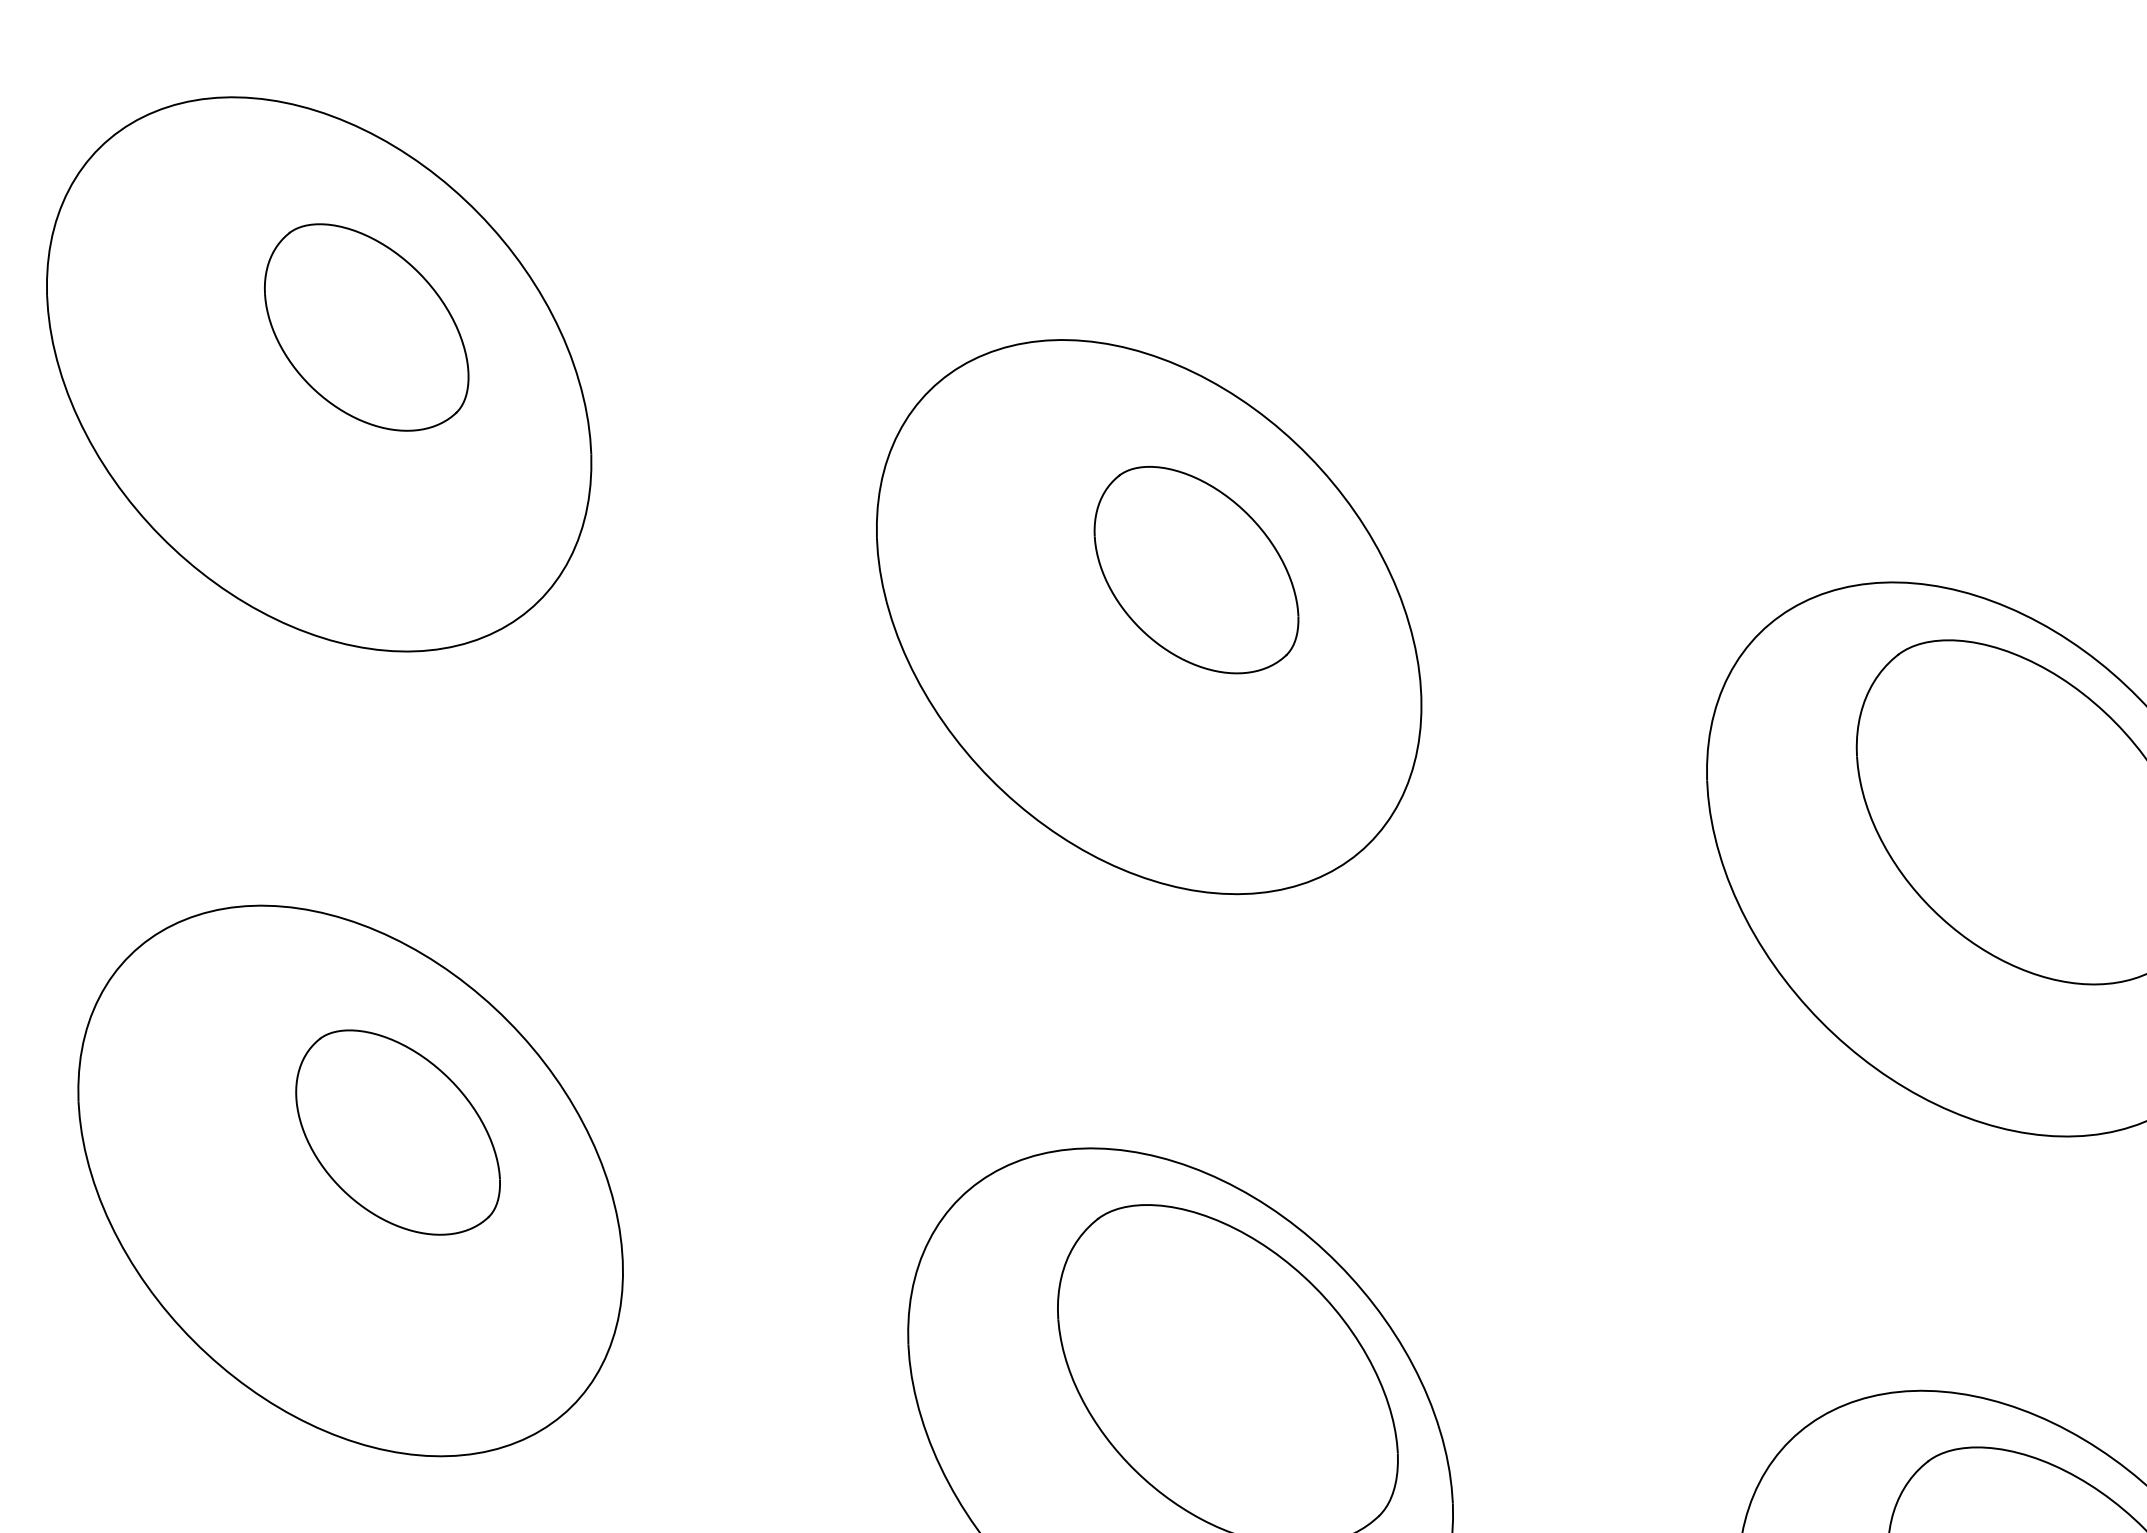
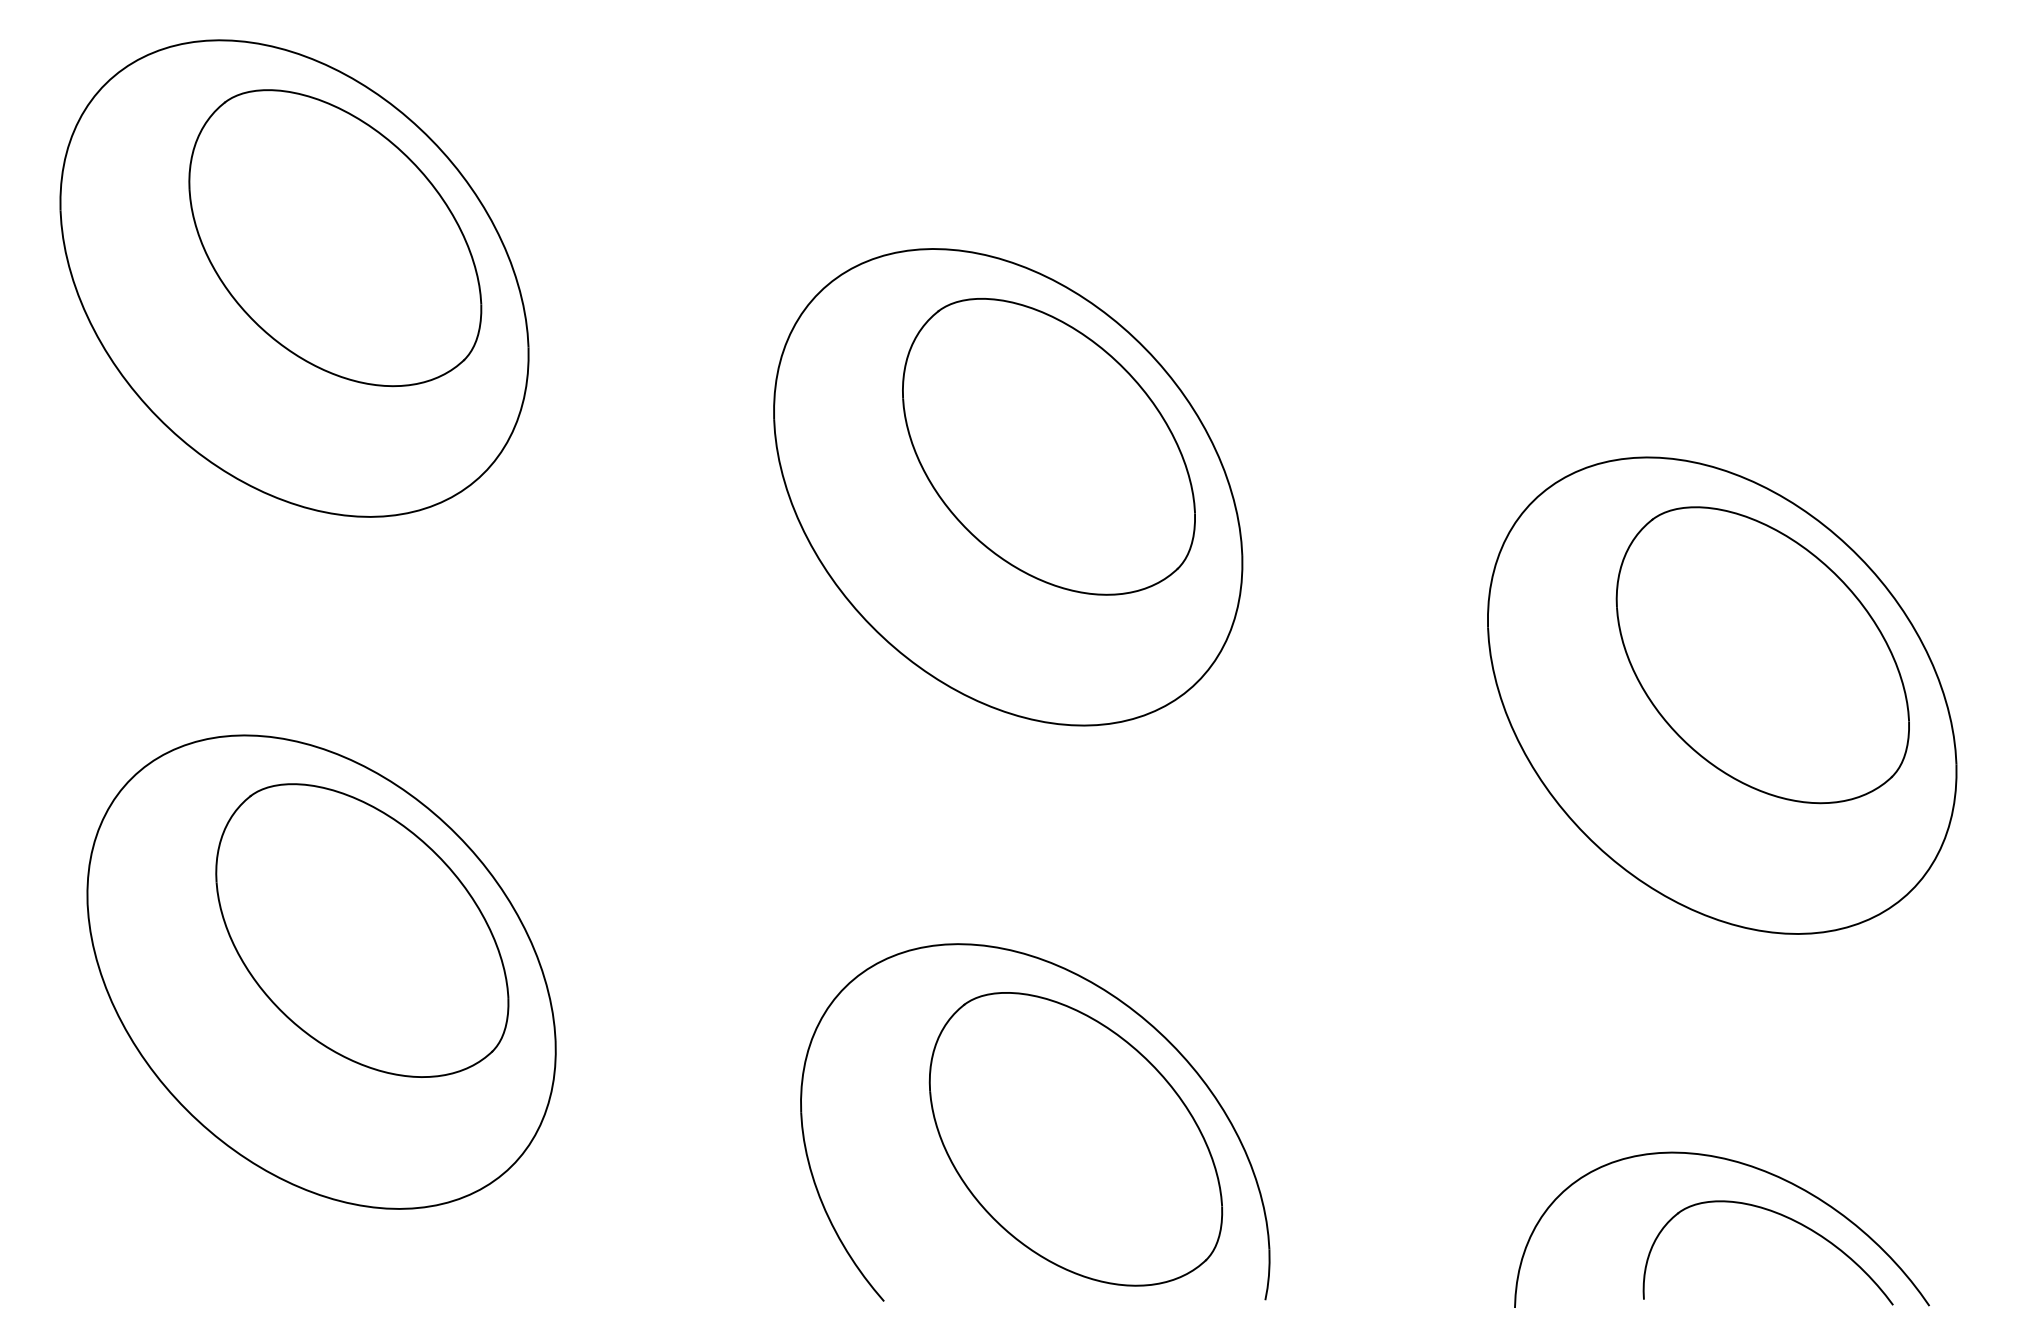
part: (366, 327) -> (335, 238), size x1.67
part: (1195, 569) -> (1048, 446), size x1.67
part: (398, 1132) -> (362, 930), size x1.67

